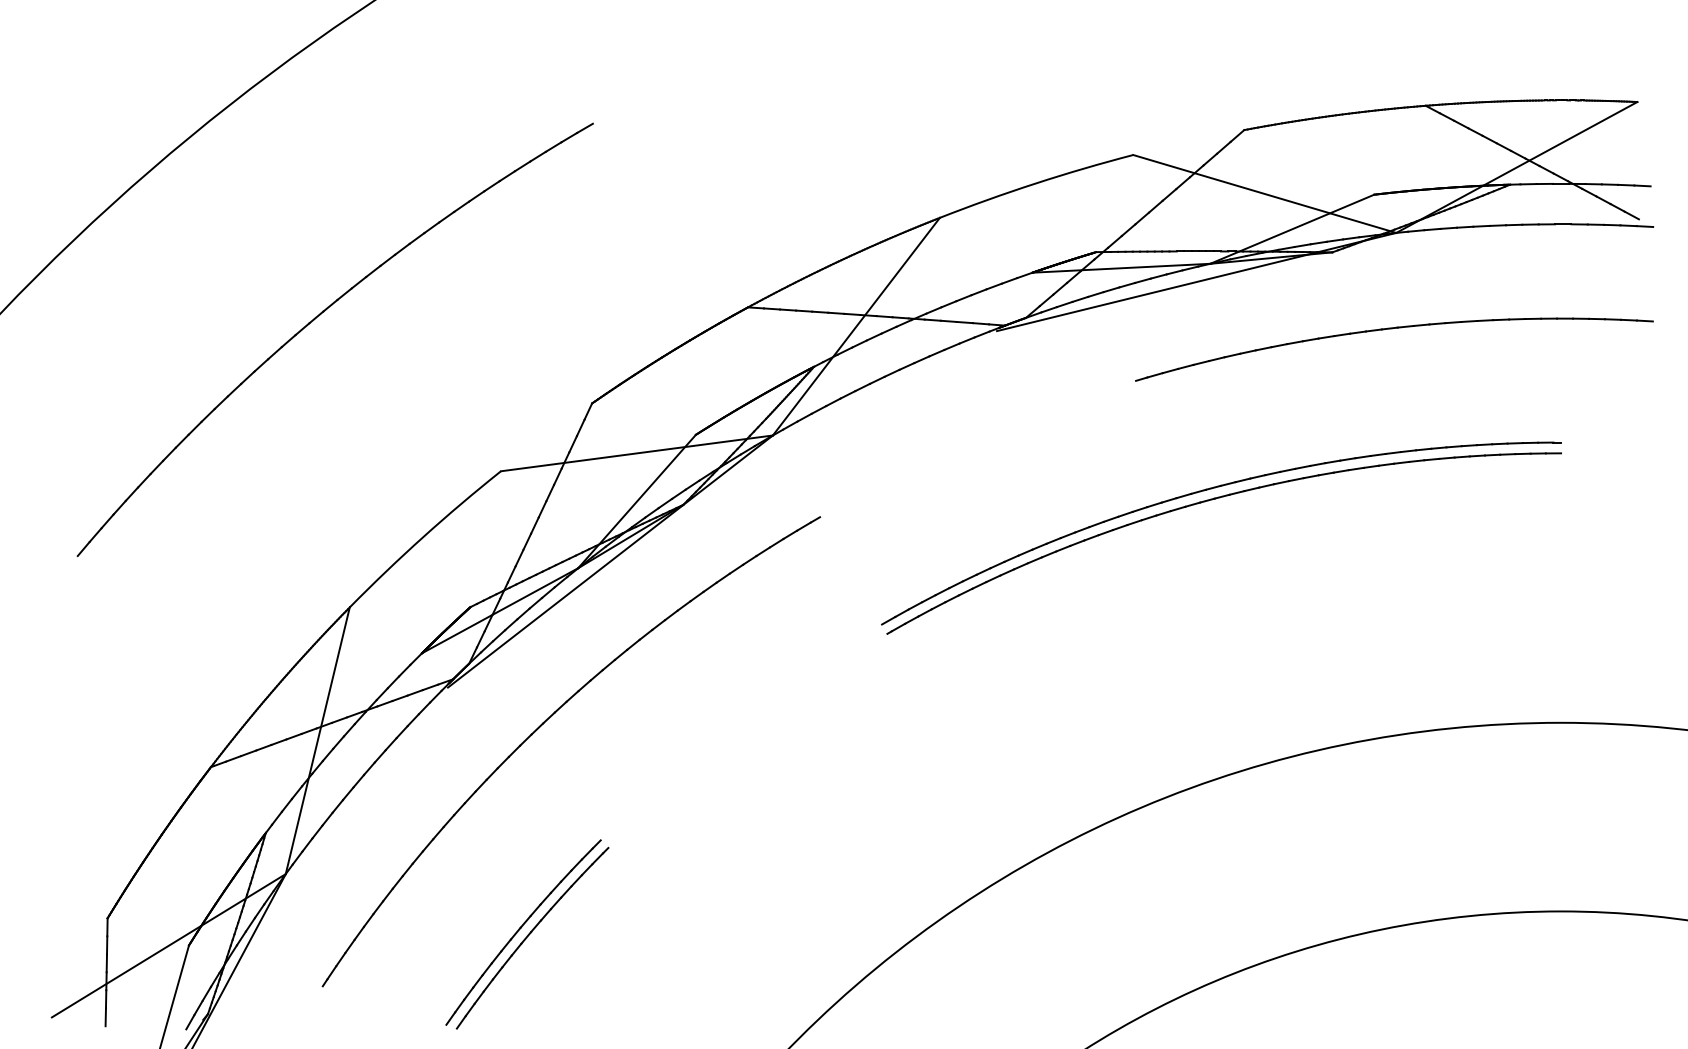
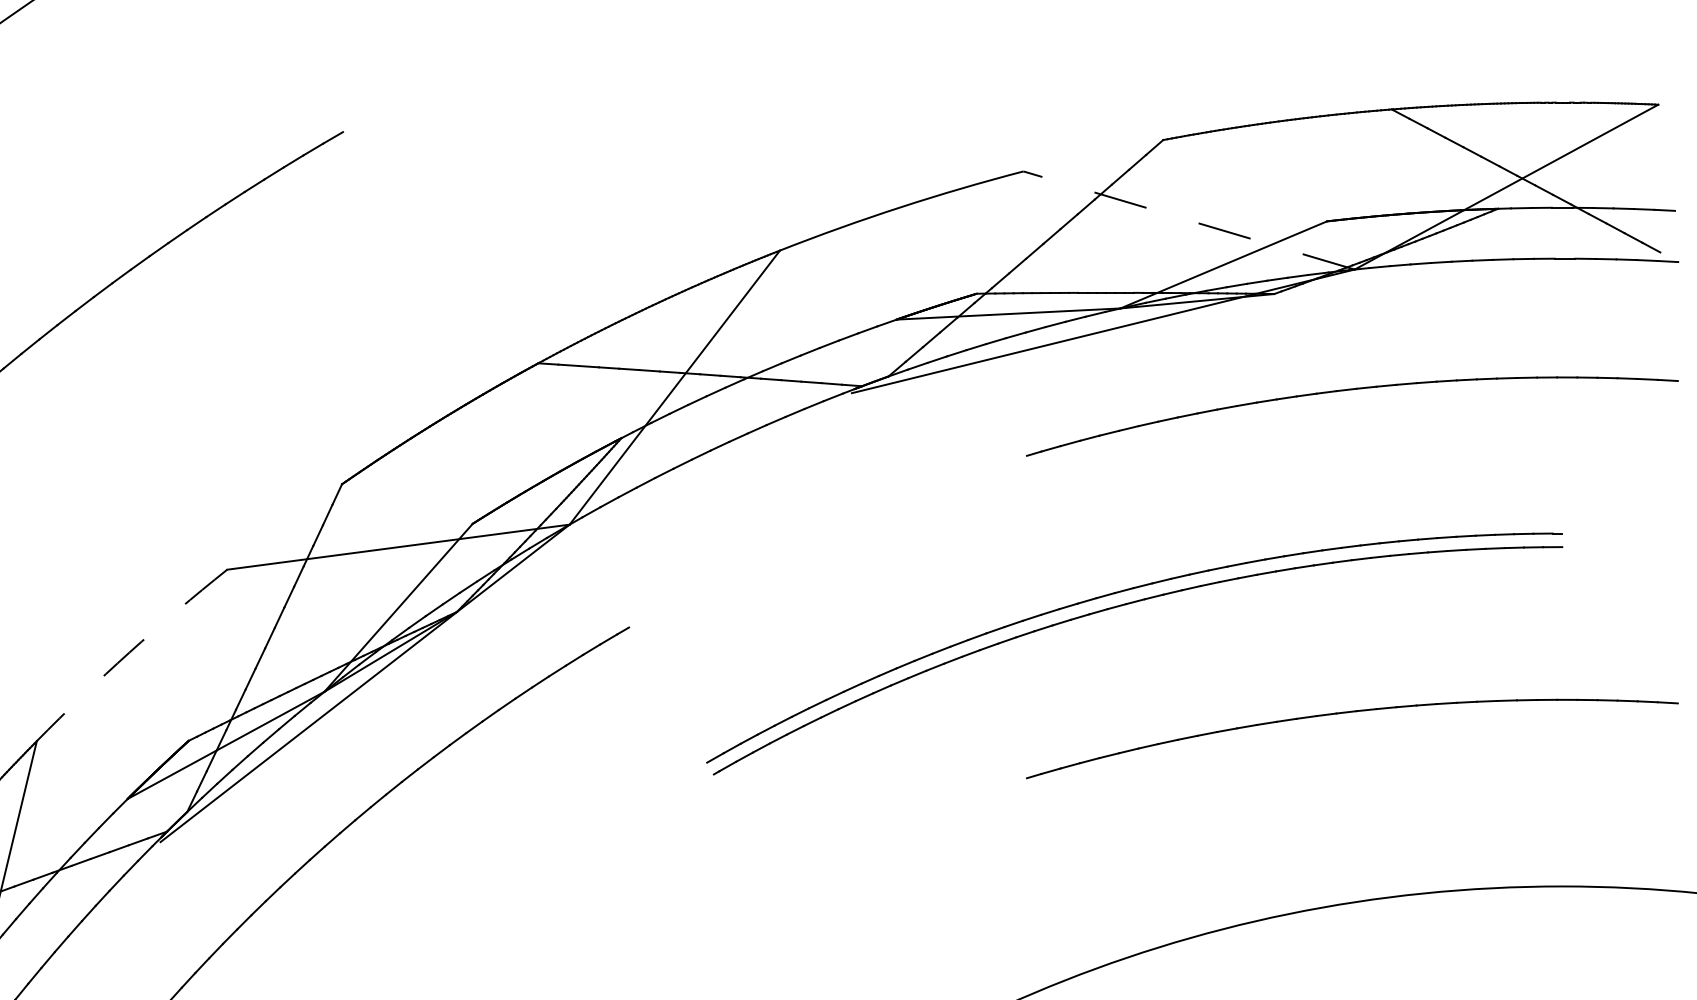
line: (1264, 193) -> (1188, 219), solid -> dashed
arc: (423, 537) -> (129, 653), solid -> dashed
part: (1392, 585) -> (1349, 713), added

